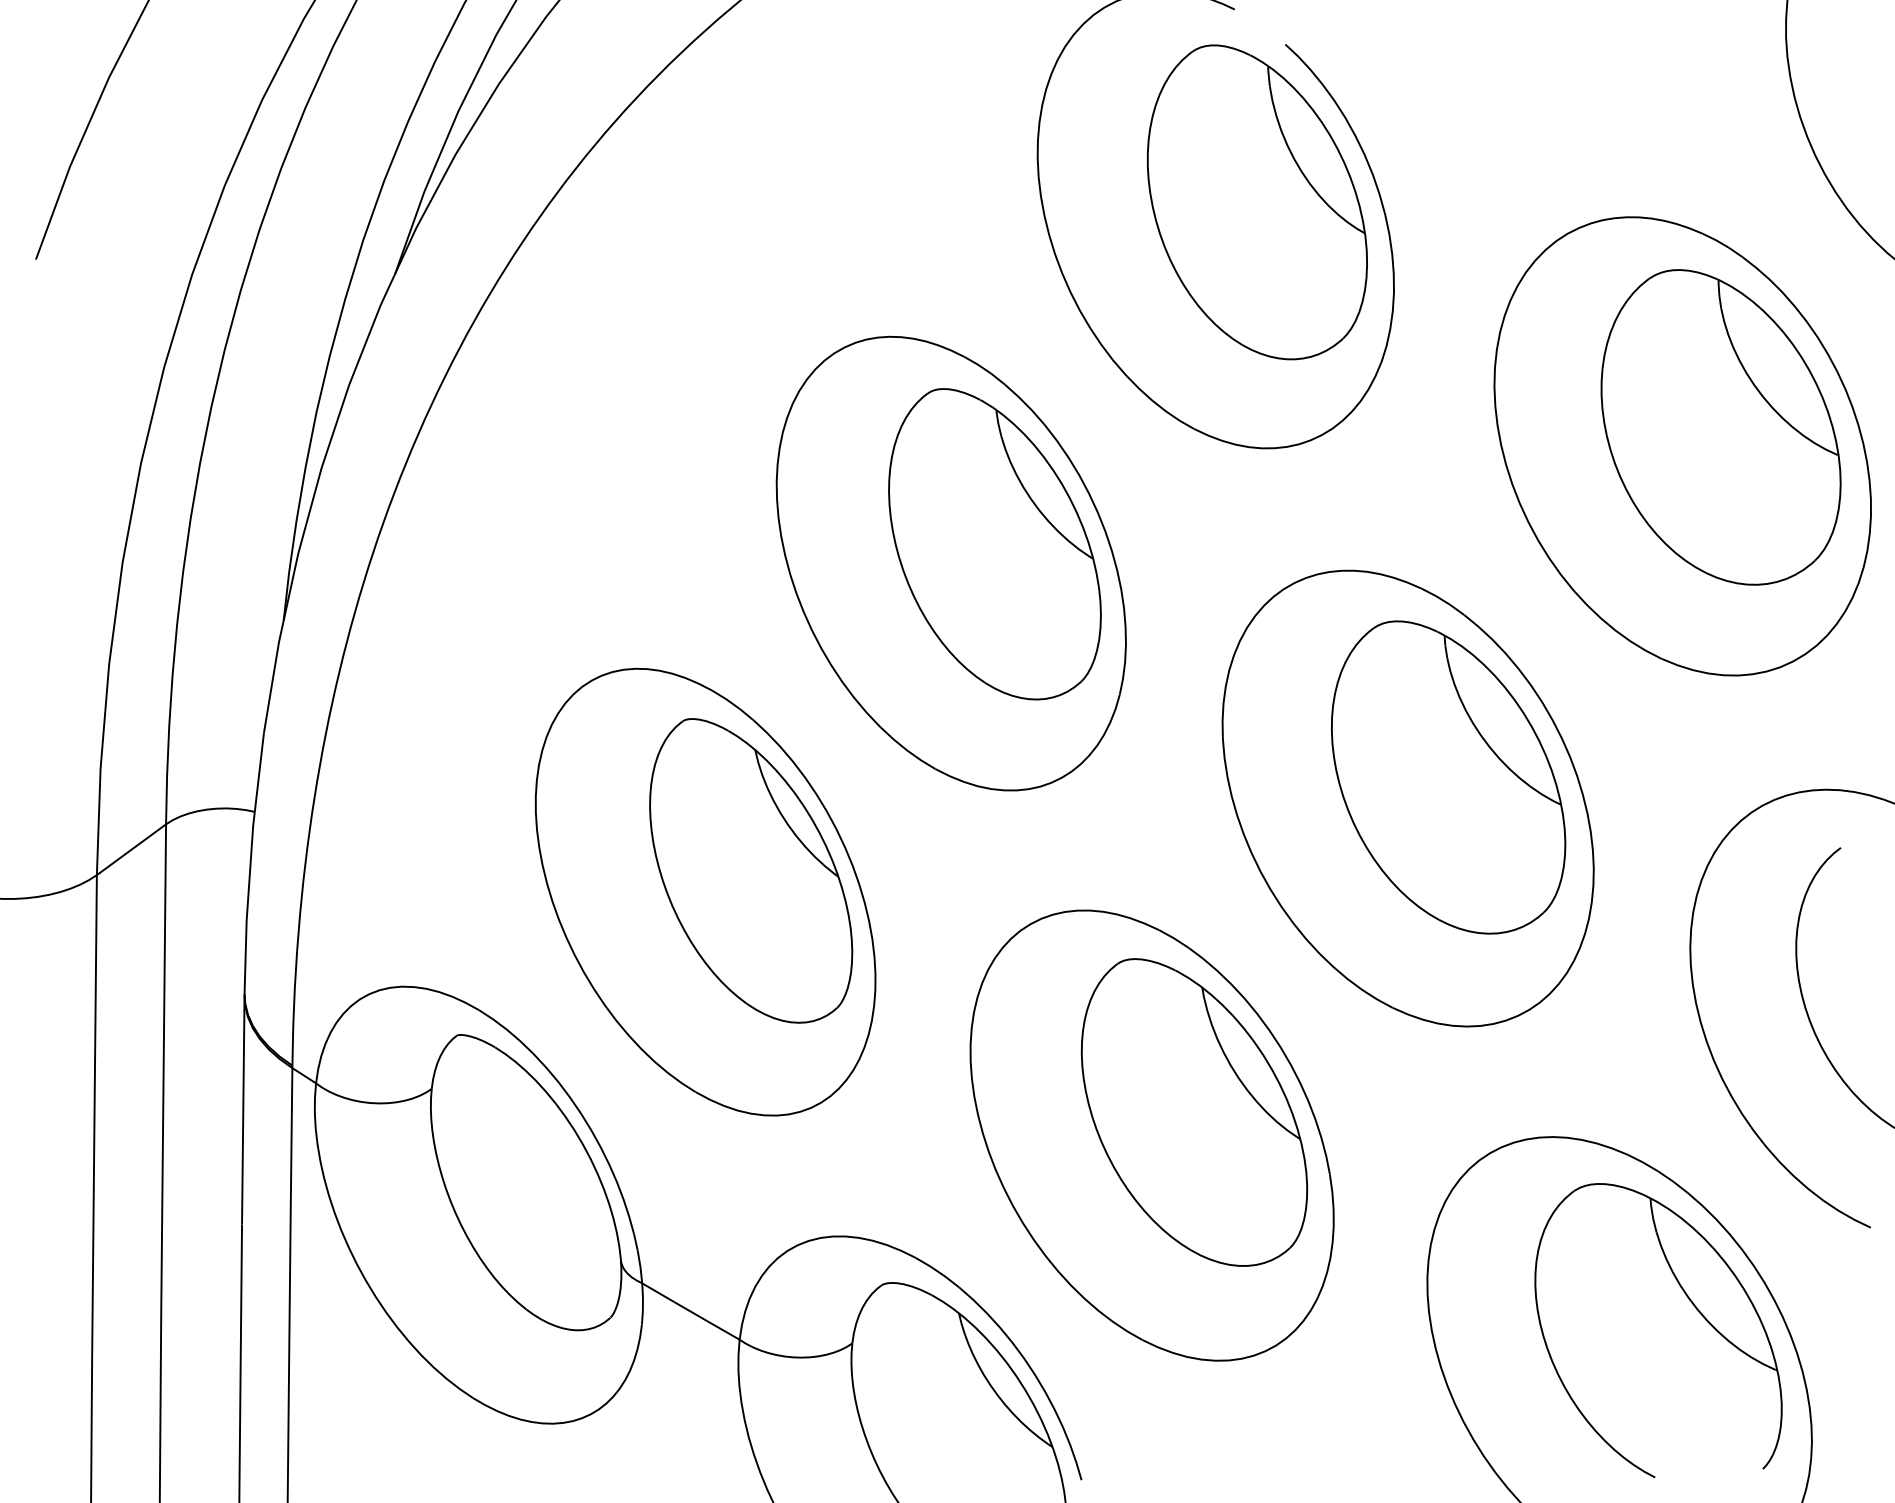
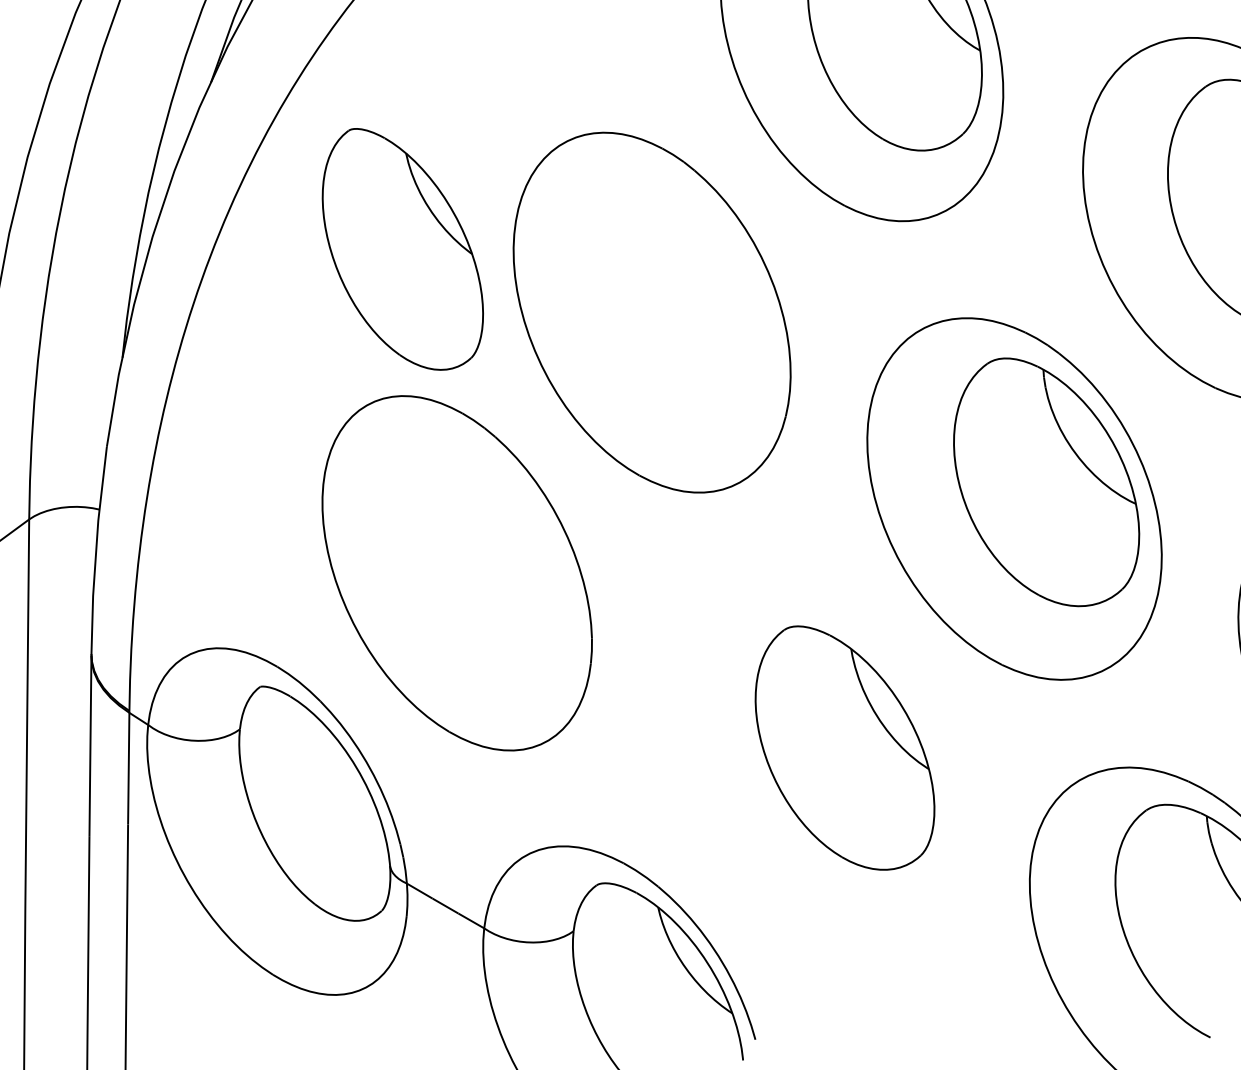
part: (994, 544) -> (686, 297), removed
part: (751, 870) -> (403, 249), moved
part: (1151, 1135) -> (810, 766), removed

